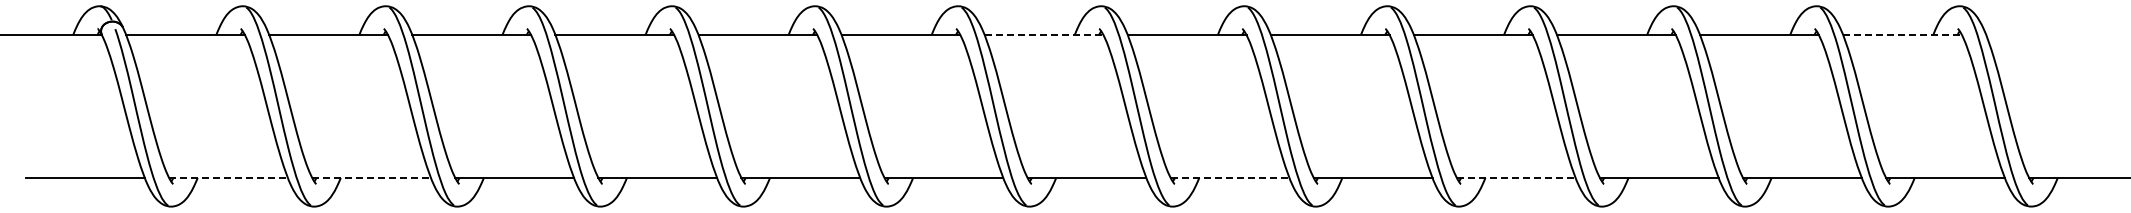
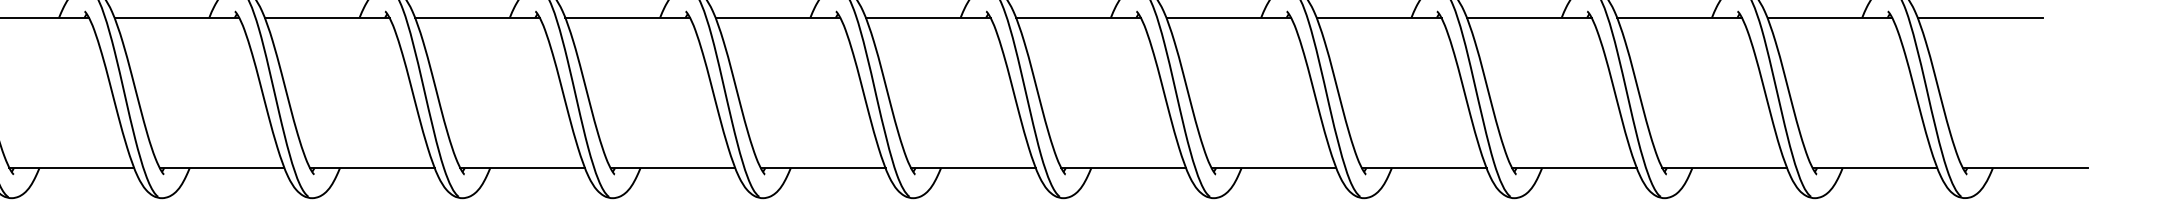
line: (1044, 34) -> (928, 17), dashed -> solid
line: (1903, 34) -> (1830, 17), dashed -> solid
line: (2045, 34) -> (1980, 17), added
line: (229, 177) -> (72, 167), dashed -> solid
line: (372, 177) -> (223, 167), dashed -> solid
line: (1230, 177) -> (1124, 167), dashed -> solid
line: (1516, 177) -> (1424, 167), dashed -> solid

